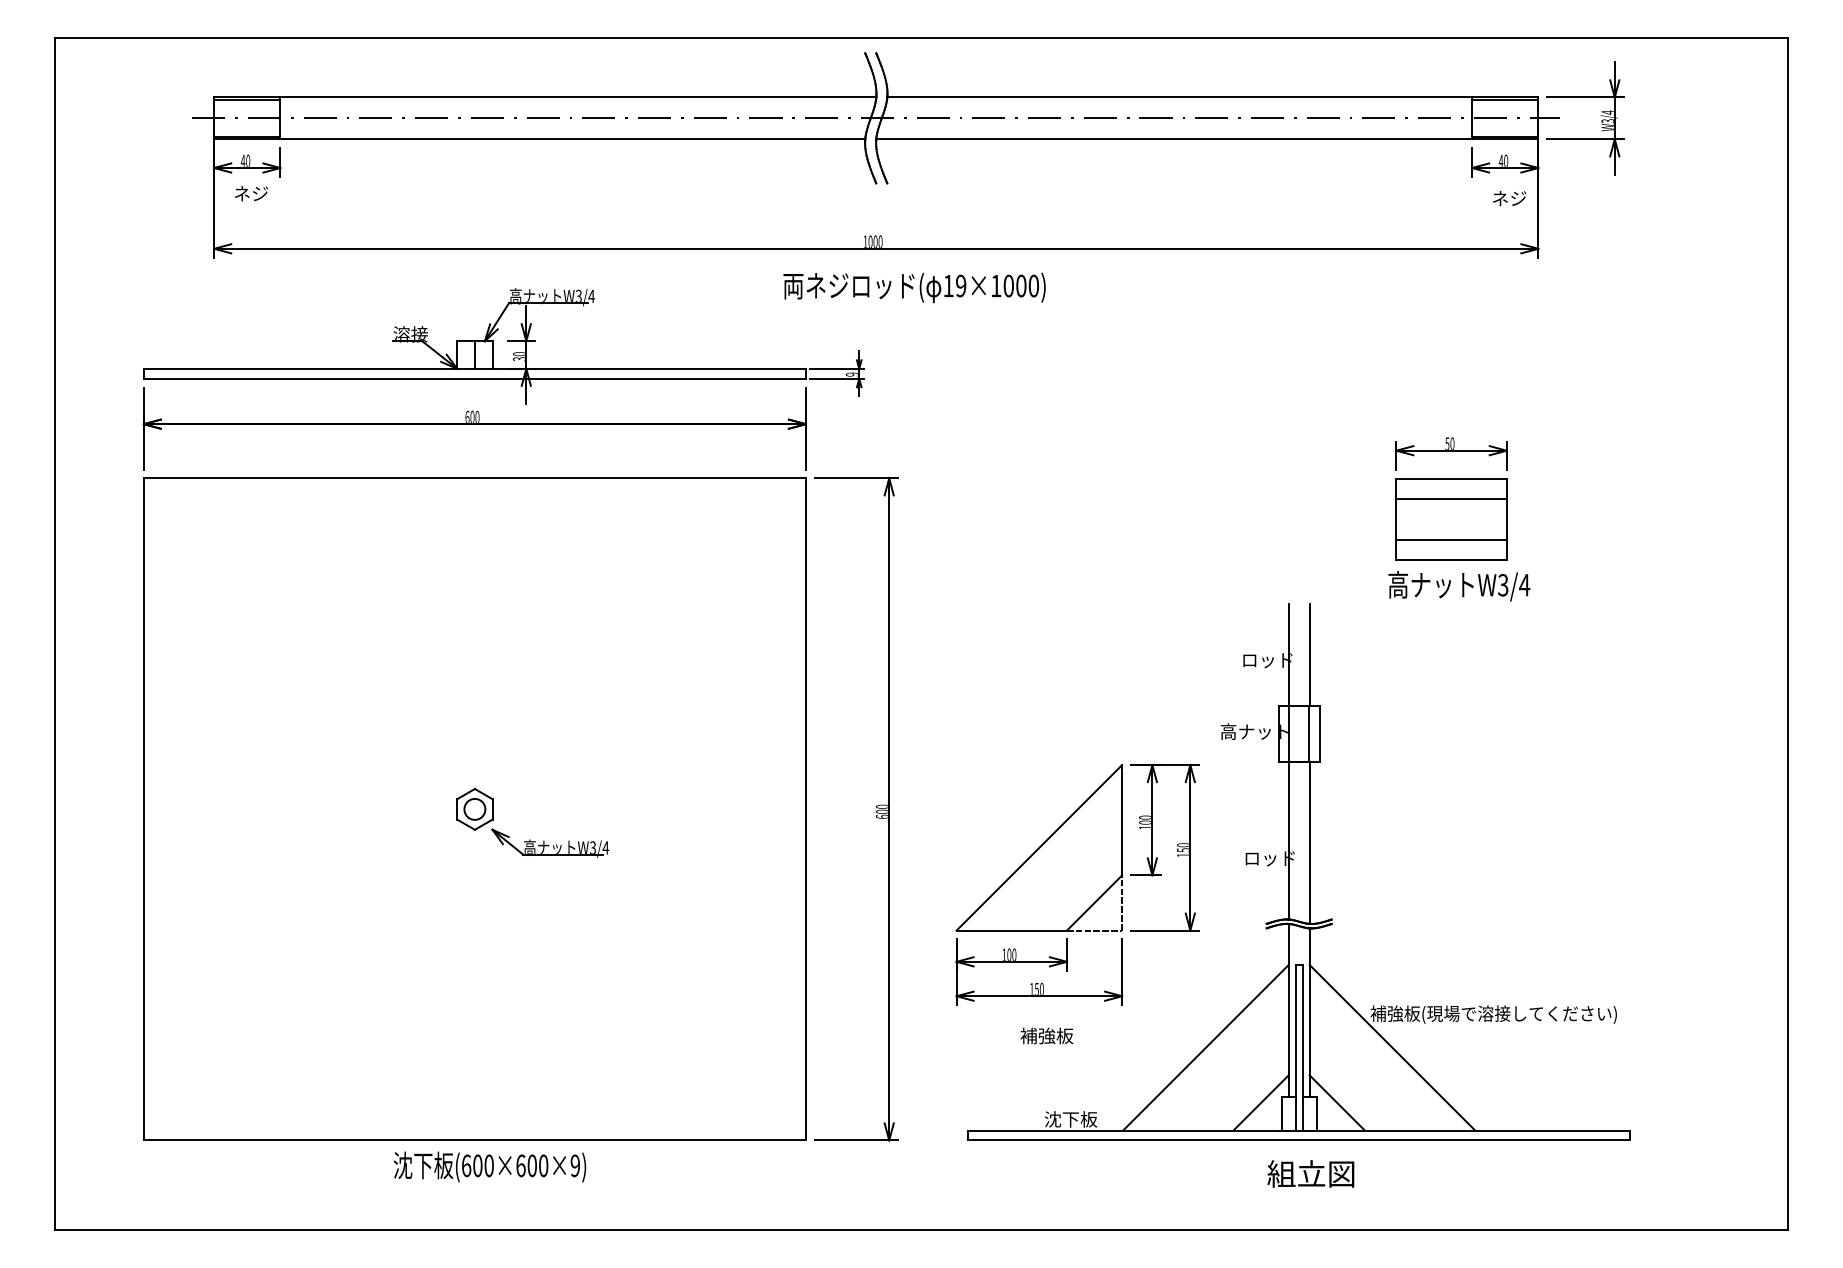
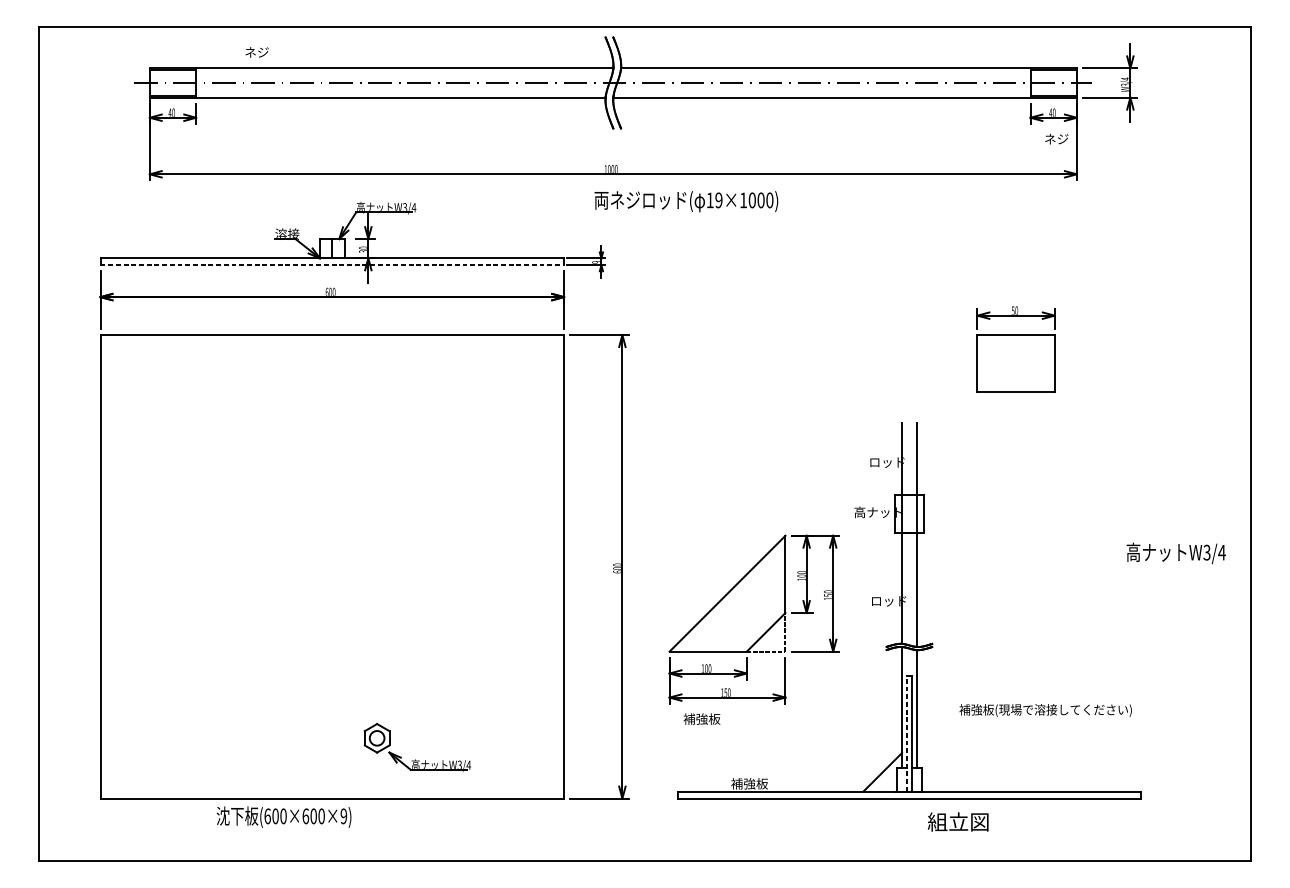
text: (250, 193) -> (256, 52), moved
text: (914, 287) -> (686, 201), moved
line: (475, 378) -> (332, 265), solid -> dashed
line: (1451, 499) -> (1016, 349), removed
line: (1451, 539) -> (1016, 377), removed
text: (1459, 586) -> (1176, 553), moved
part: (530, 839) -> (416, 759), moved
text: (1046, 1035) -> (701, 718), moved
line: (1205, 1047) -> (843, 733), removed
line: (1295, 1047) -> (906, 733), solid -> dashed
line: (1392, 1047) -> (974, 733), removed
line: (1336, 1102) -> (935, 771), removed
text: (1061, 1119) -> (743, 783), 沈下板 -> 補強板
text: (489, 1166) -> (283, 816), moved
text: (1310, 1173) -> (957, 821), moved

